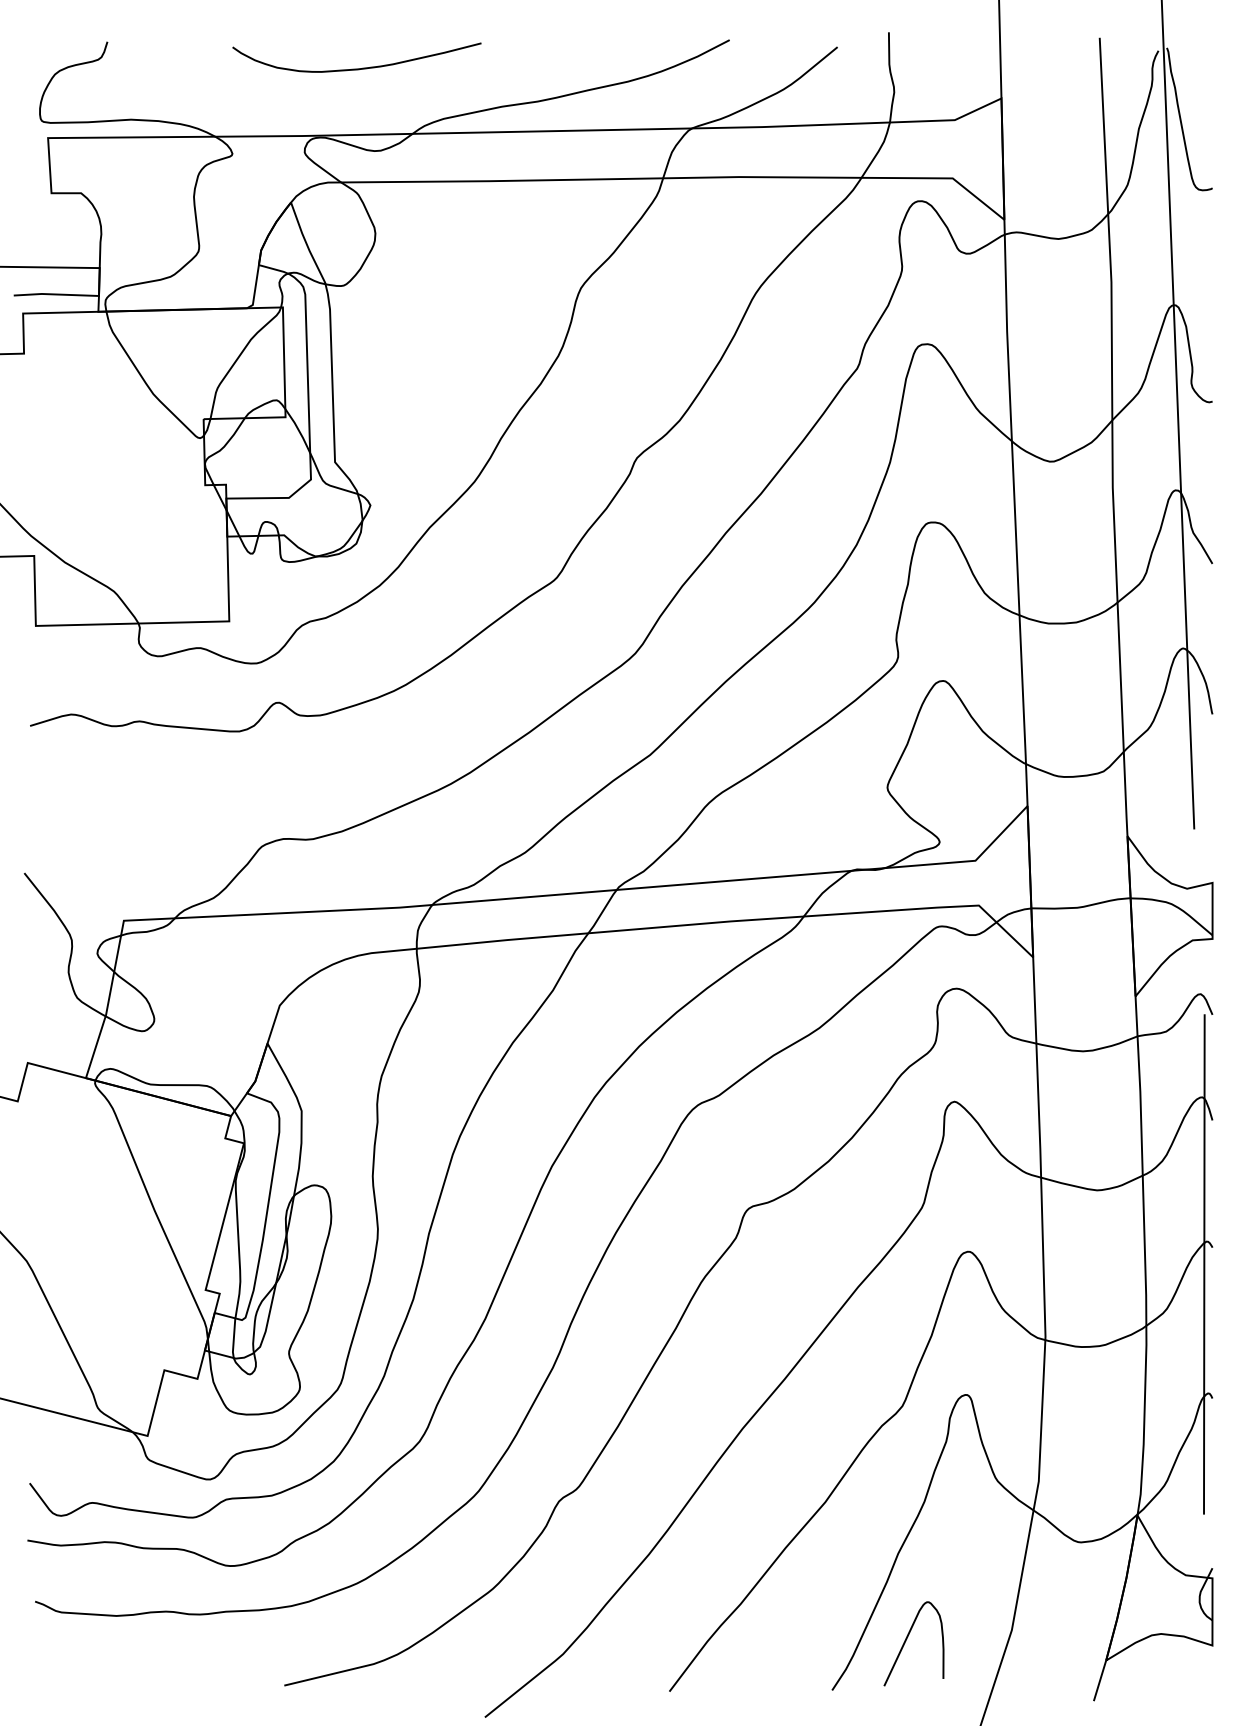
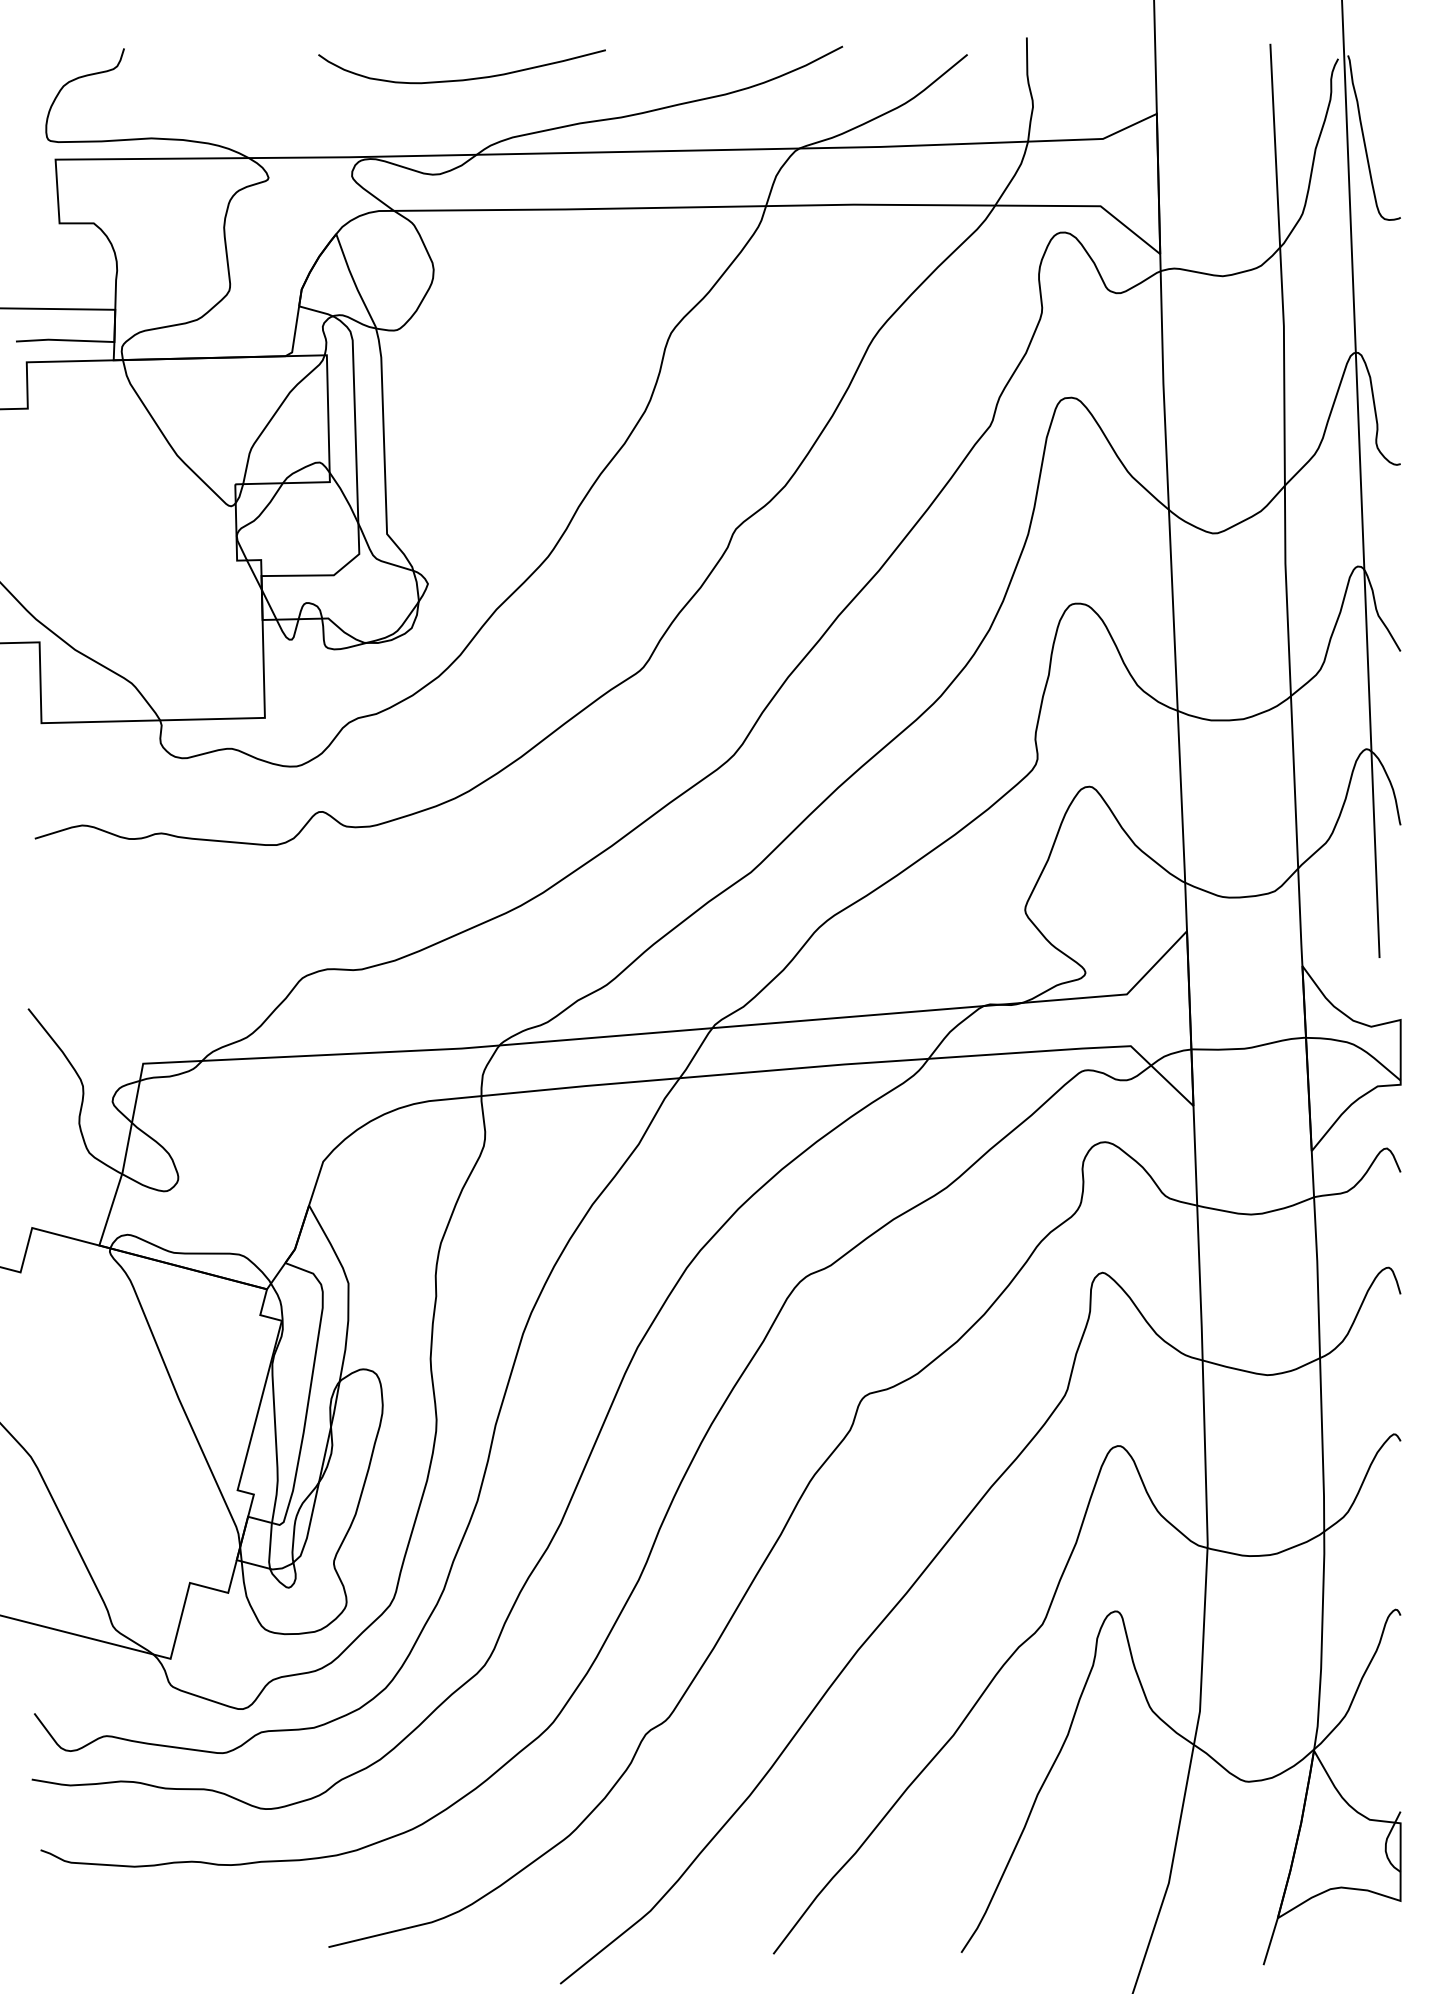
curve: (356, 68) -> (461, 79), moved
line: (1204, 1264) -> (1391, 1460), removed
curve: (907, 1639) -> (1048, 1893), removed

